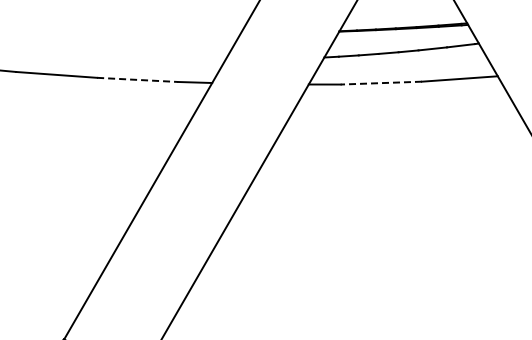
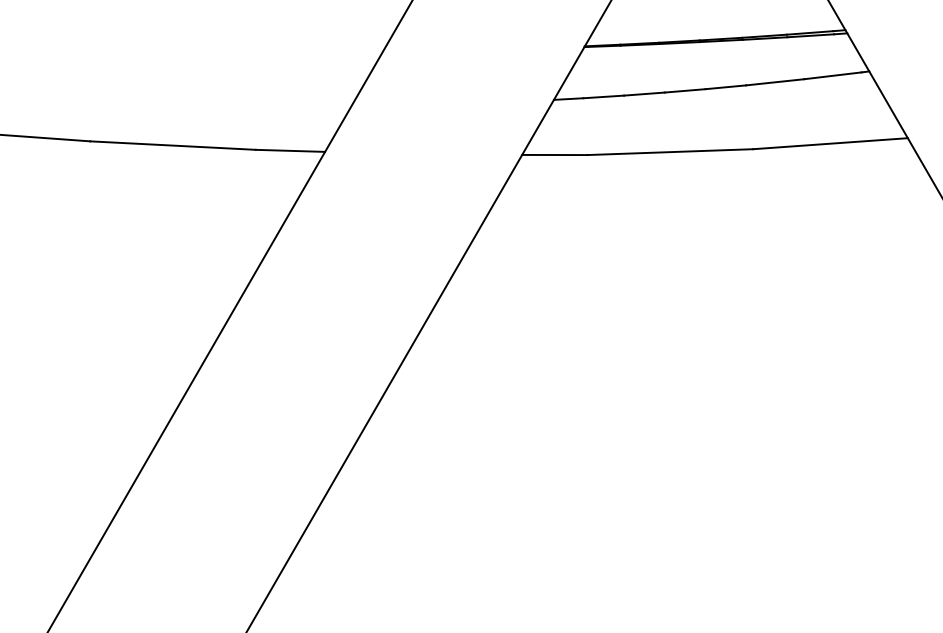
line: (137, 79) -> (172, 144), dashed -> solid
line: (381, 83) -> (670, 152), dashed -> solid

